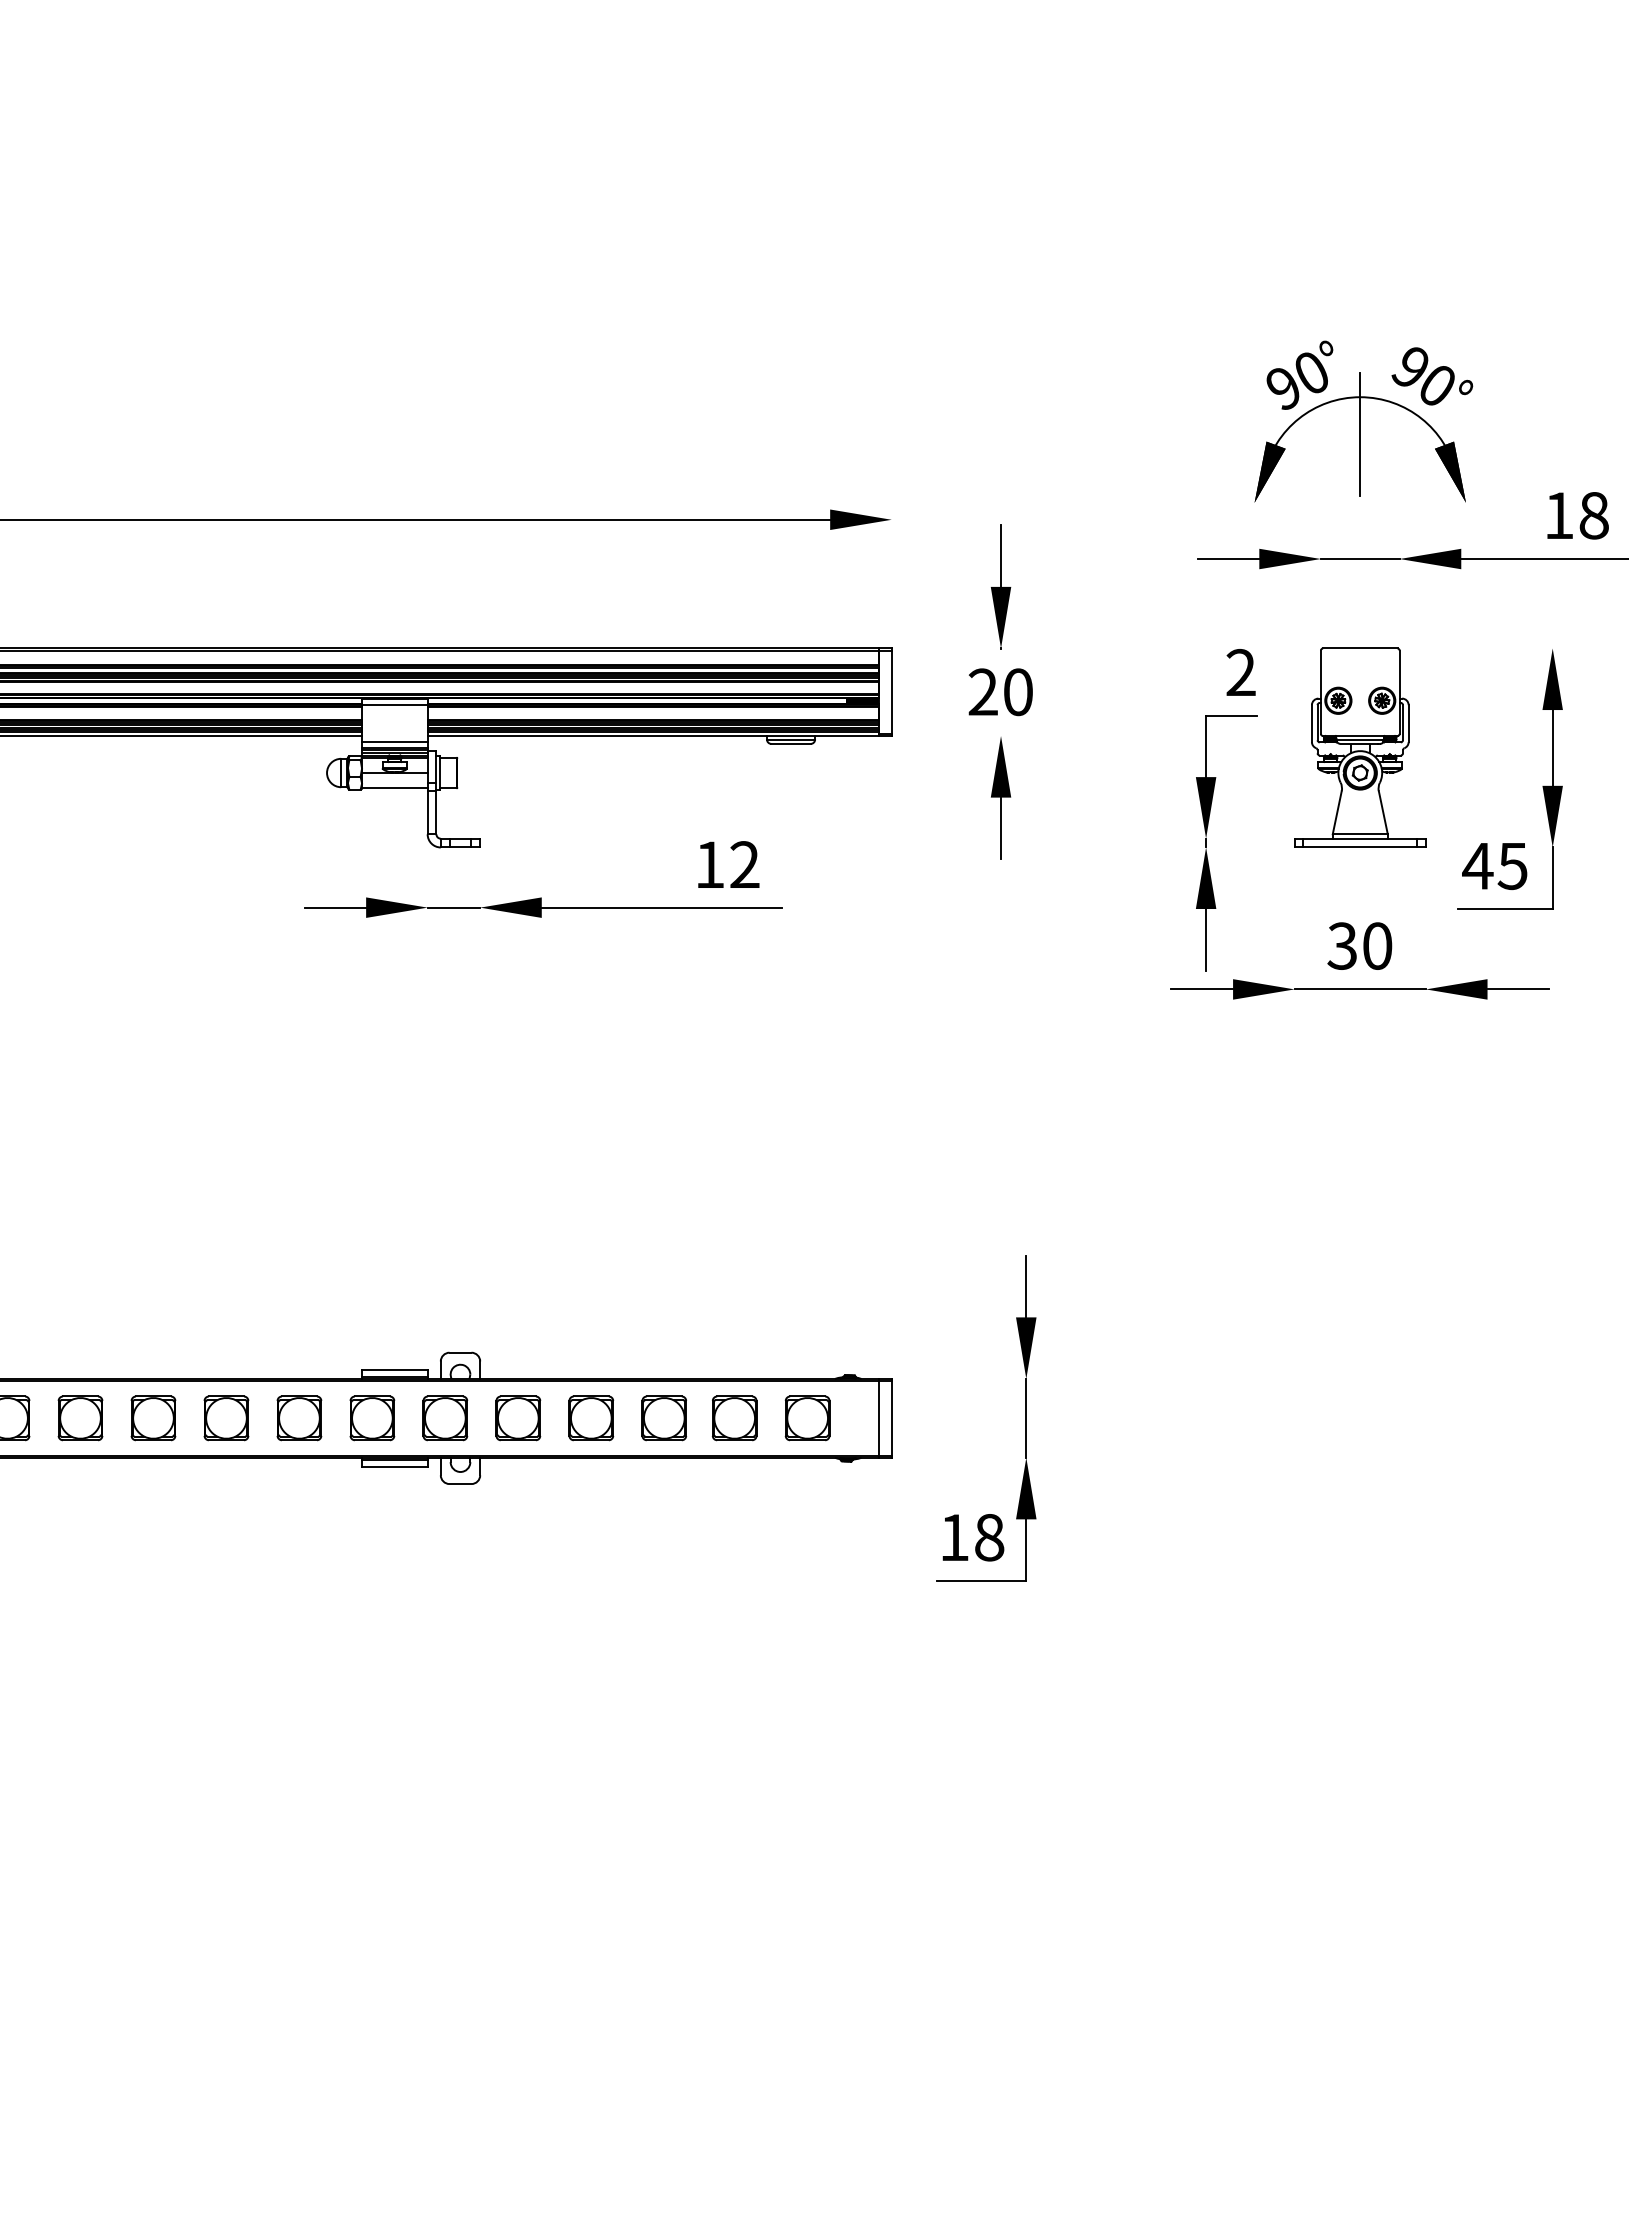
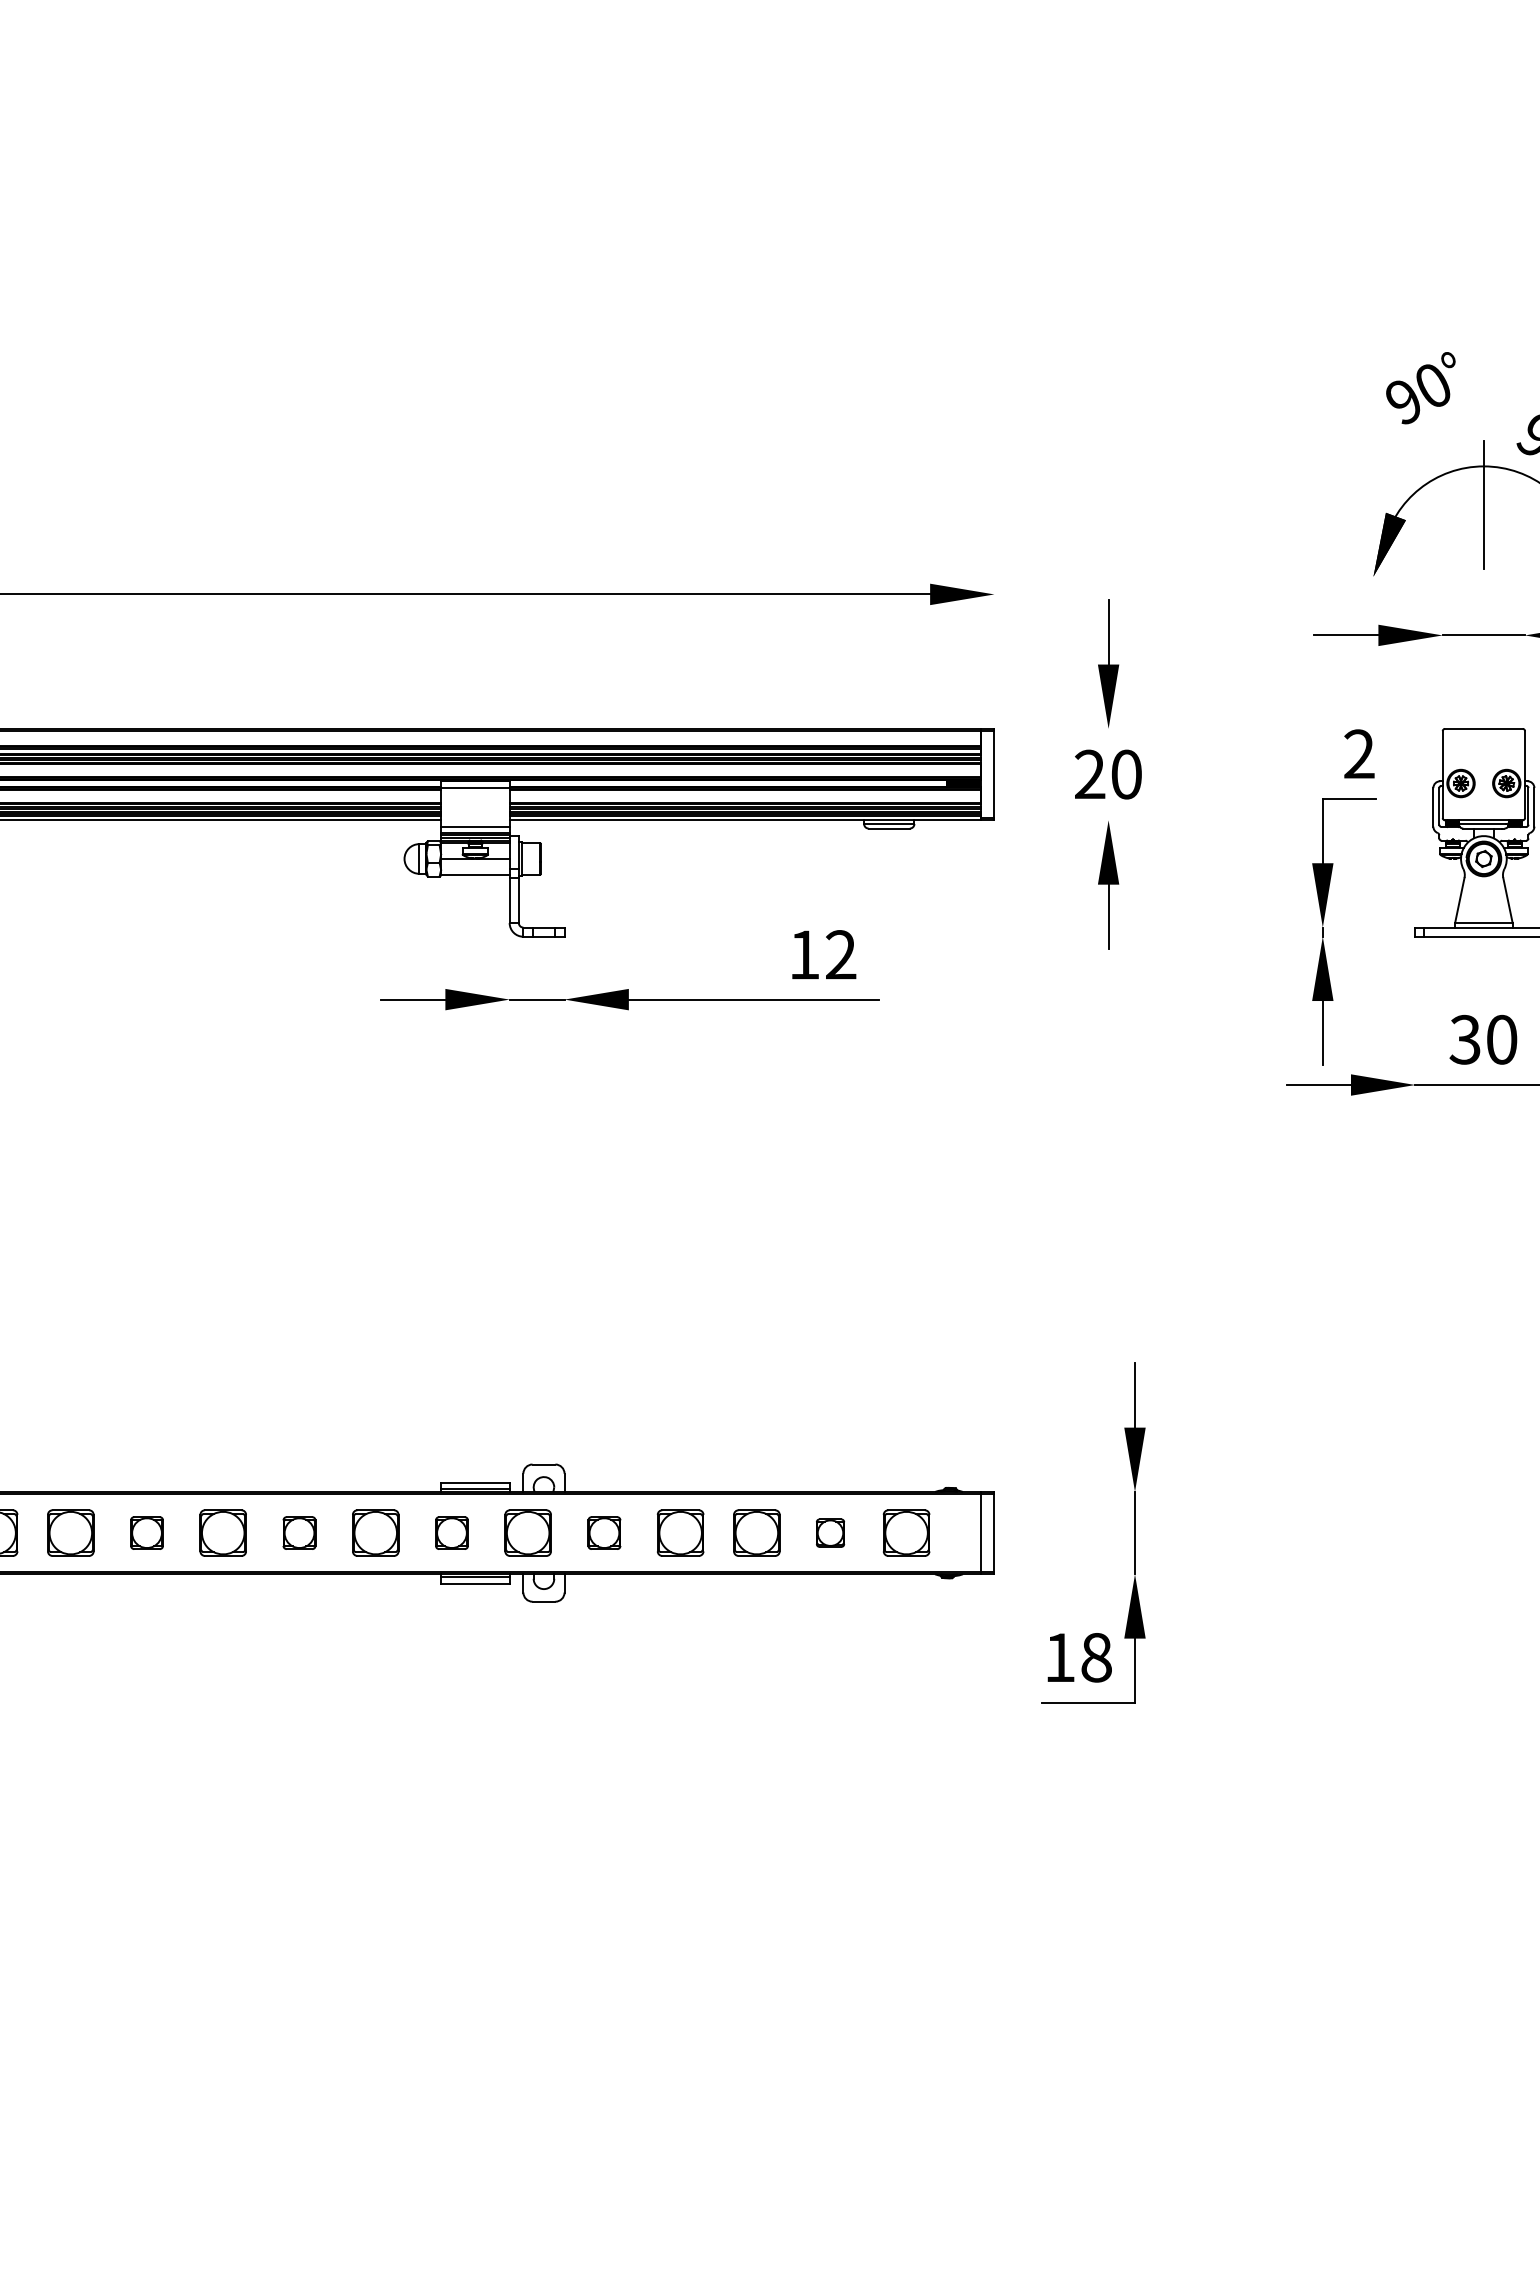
text: (1299, 374) -> (1420, 387), moved
part: (80, 1418) -> (147, 1533), size x0.7
part: (226, 1418) -> (299, 1533), size x0.7
part: (372, 1418) -> (452, 1533), size x0.7
part: (518, 1418) -> (604, 1533), size x0.7
part: (734, 1418) -> (830, 1533), size x0.6

